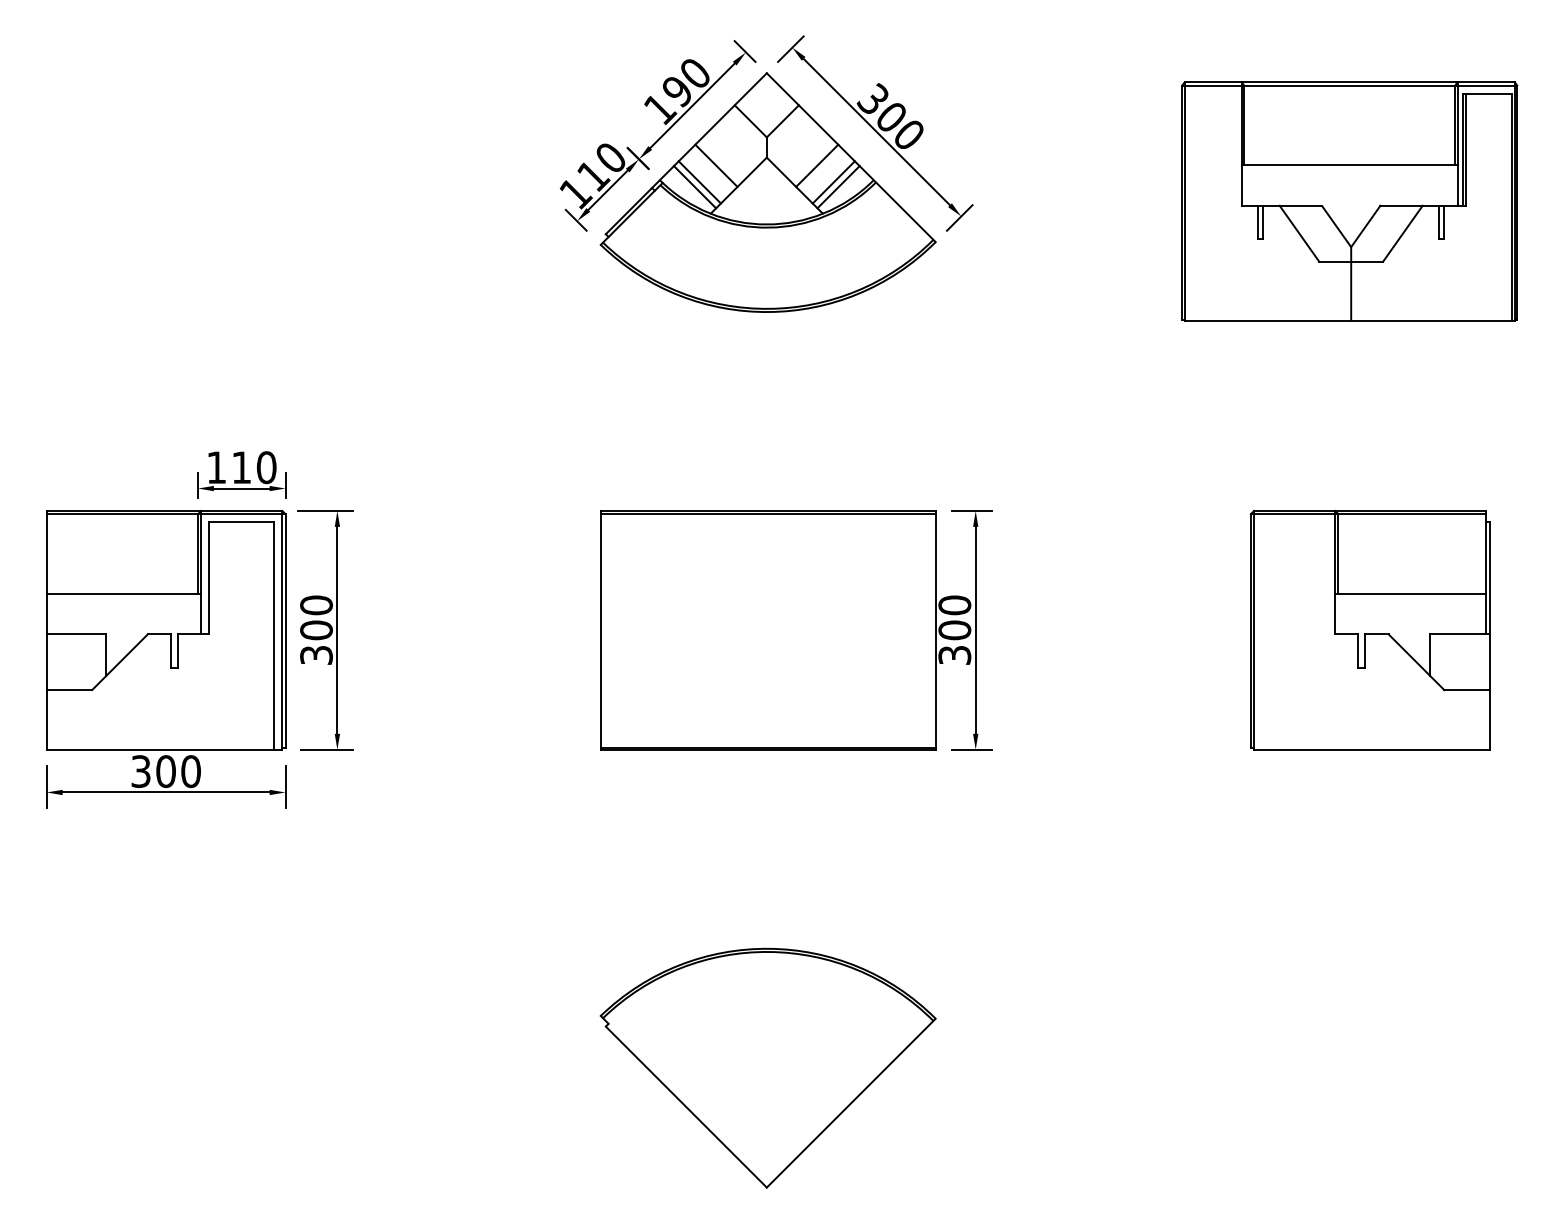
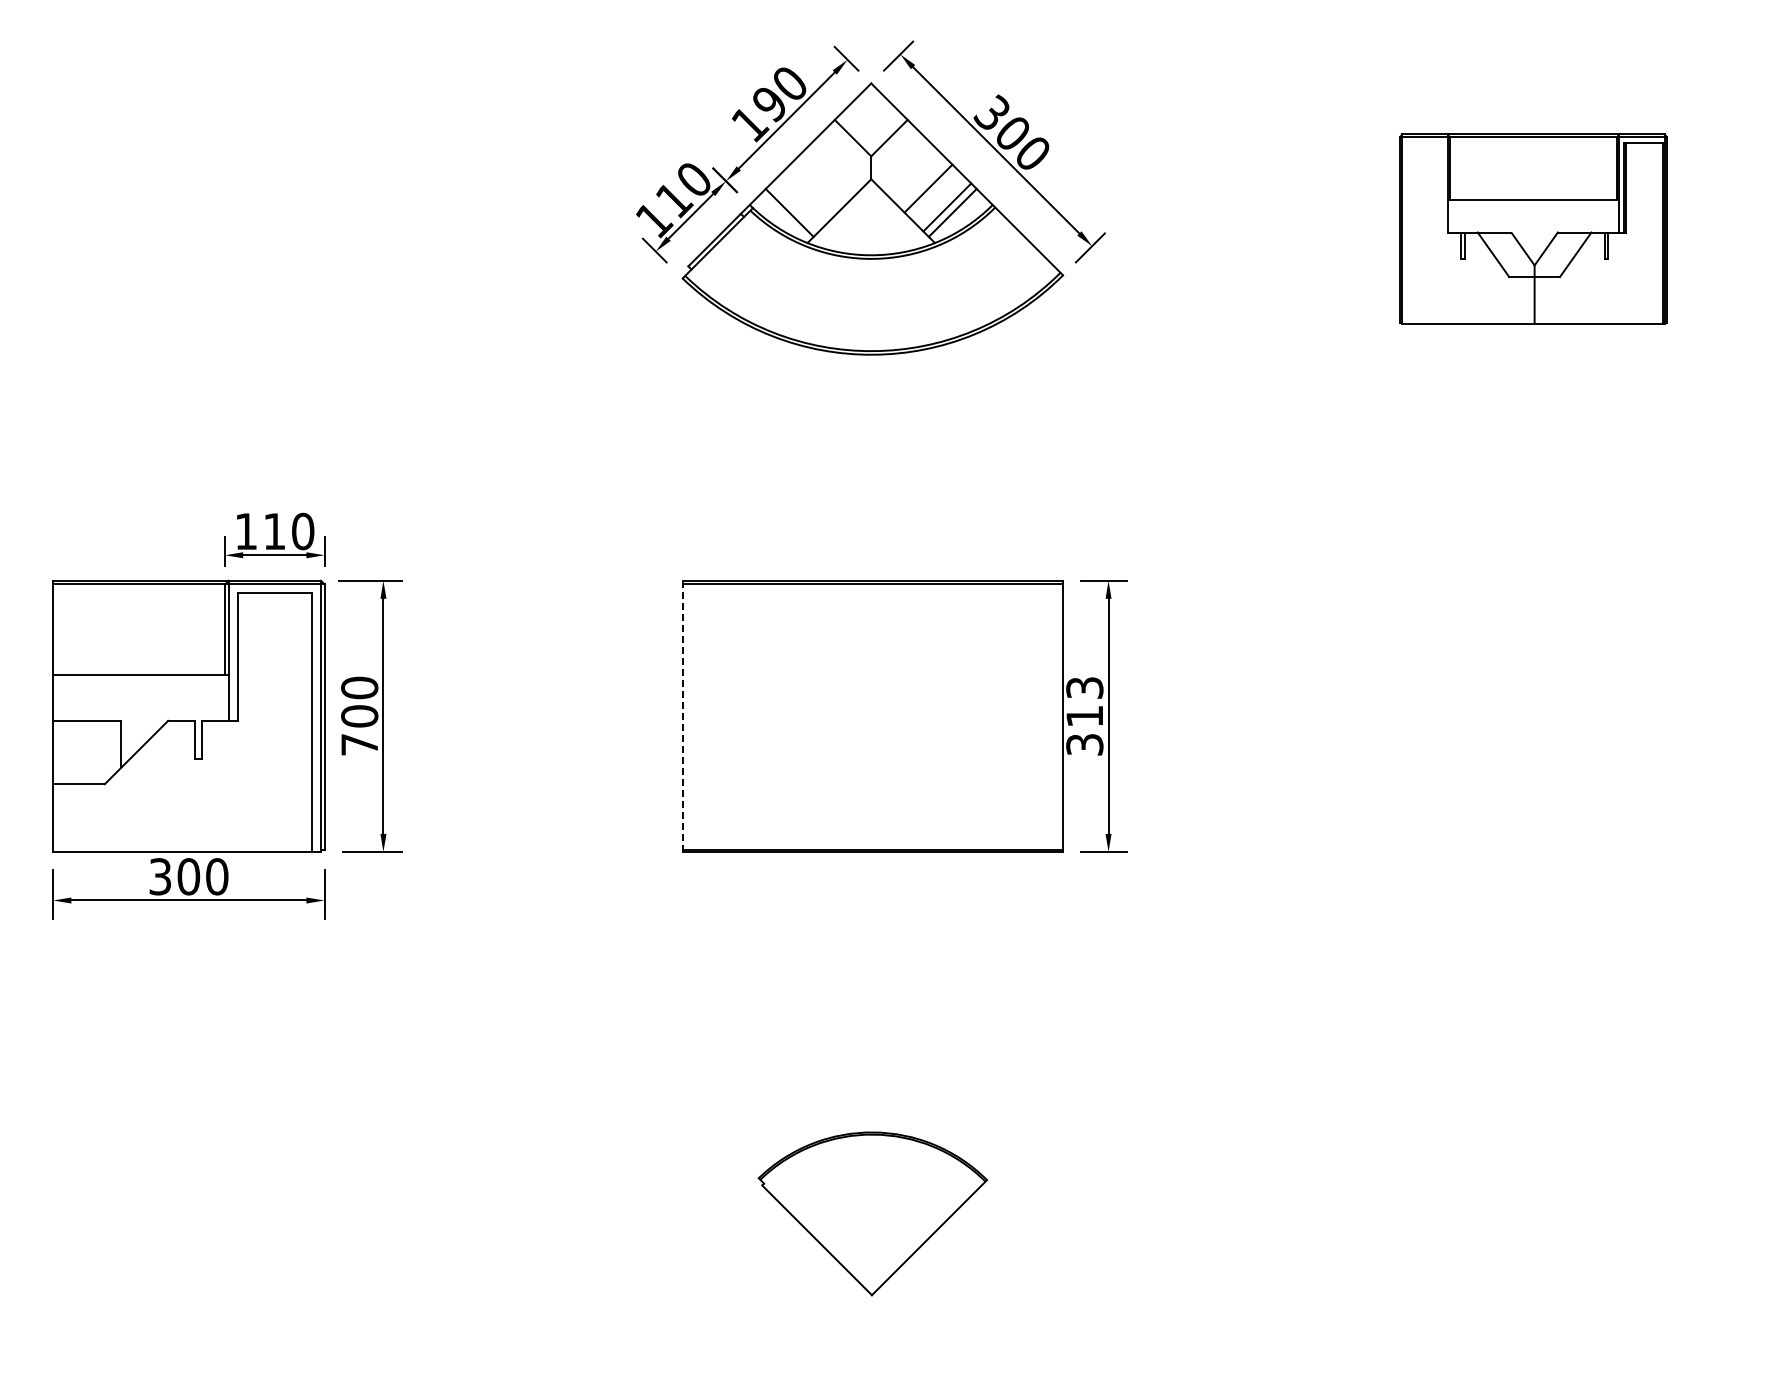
line: (715, 165) -> (813, 188), removed
line: (700, 182) -> (795, 207), removed
part: (1349, 200) -> (1533, 228), size x0.7
text: (954, 617) -> (1084, 701), 300 -> 313
part: (1370, 629) -> (1556, 715), removed
line: (600, 630) -> (682, 716), solid -> dashed
text: (316, 655) -> (359, 744), 300 -> 700
part: (767, 1067) -> (872, 1213), size x0.6

